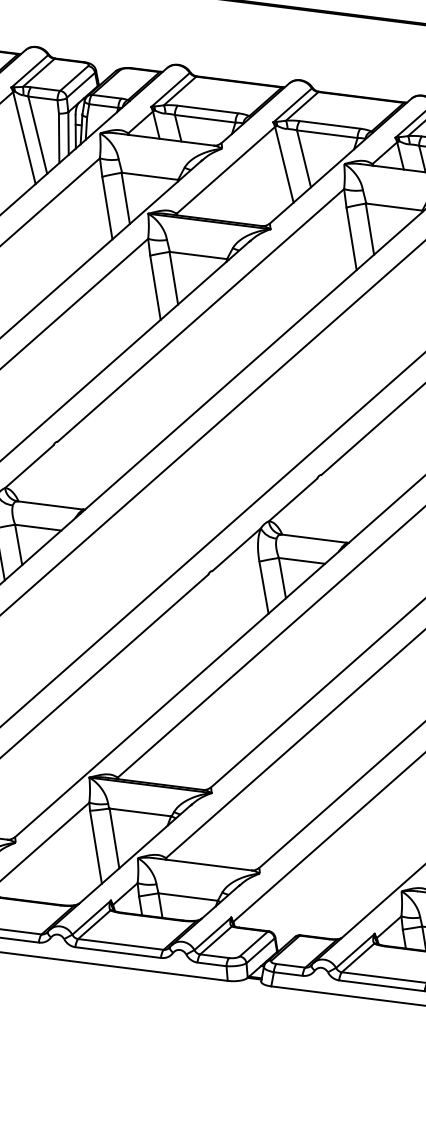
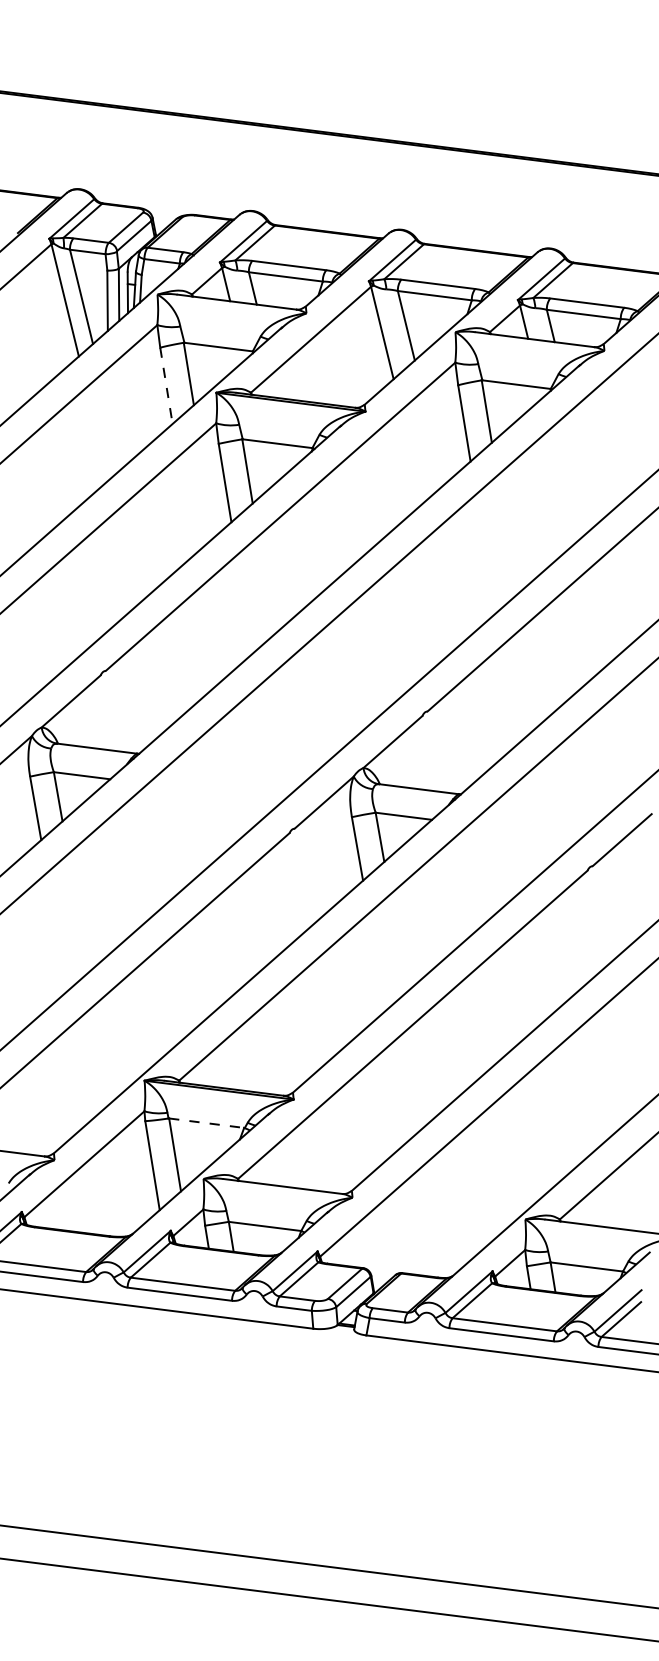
line: (107, 207) -> (166, 385), solid -> dashed
line: (140, 812) -> (206, 1123), solid -> dashed

